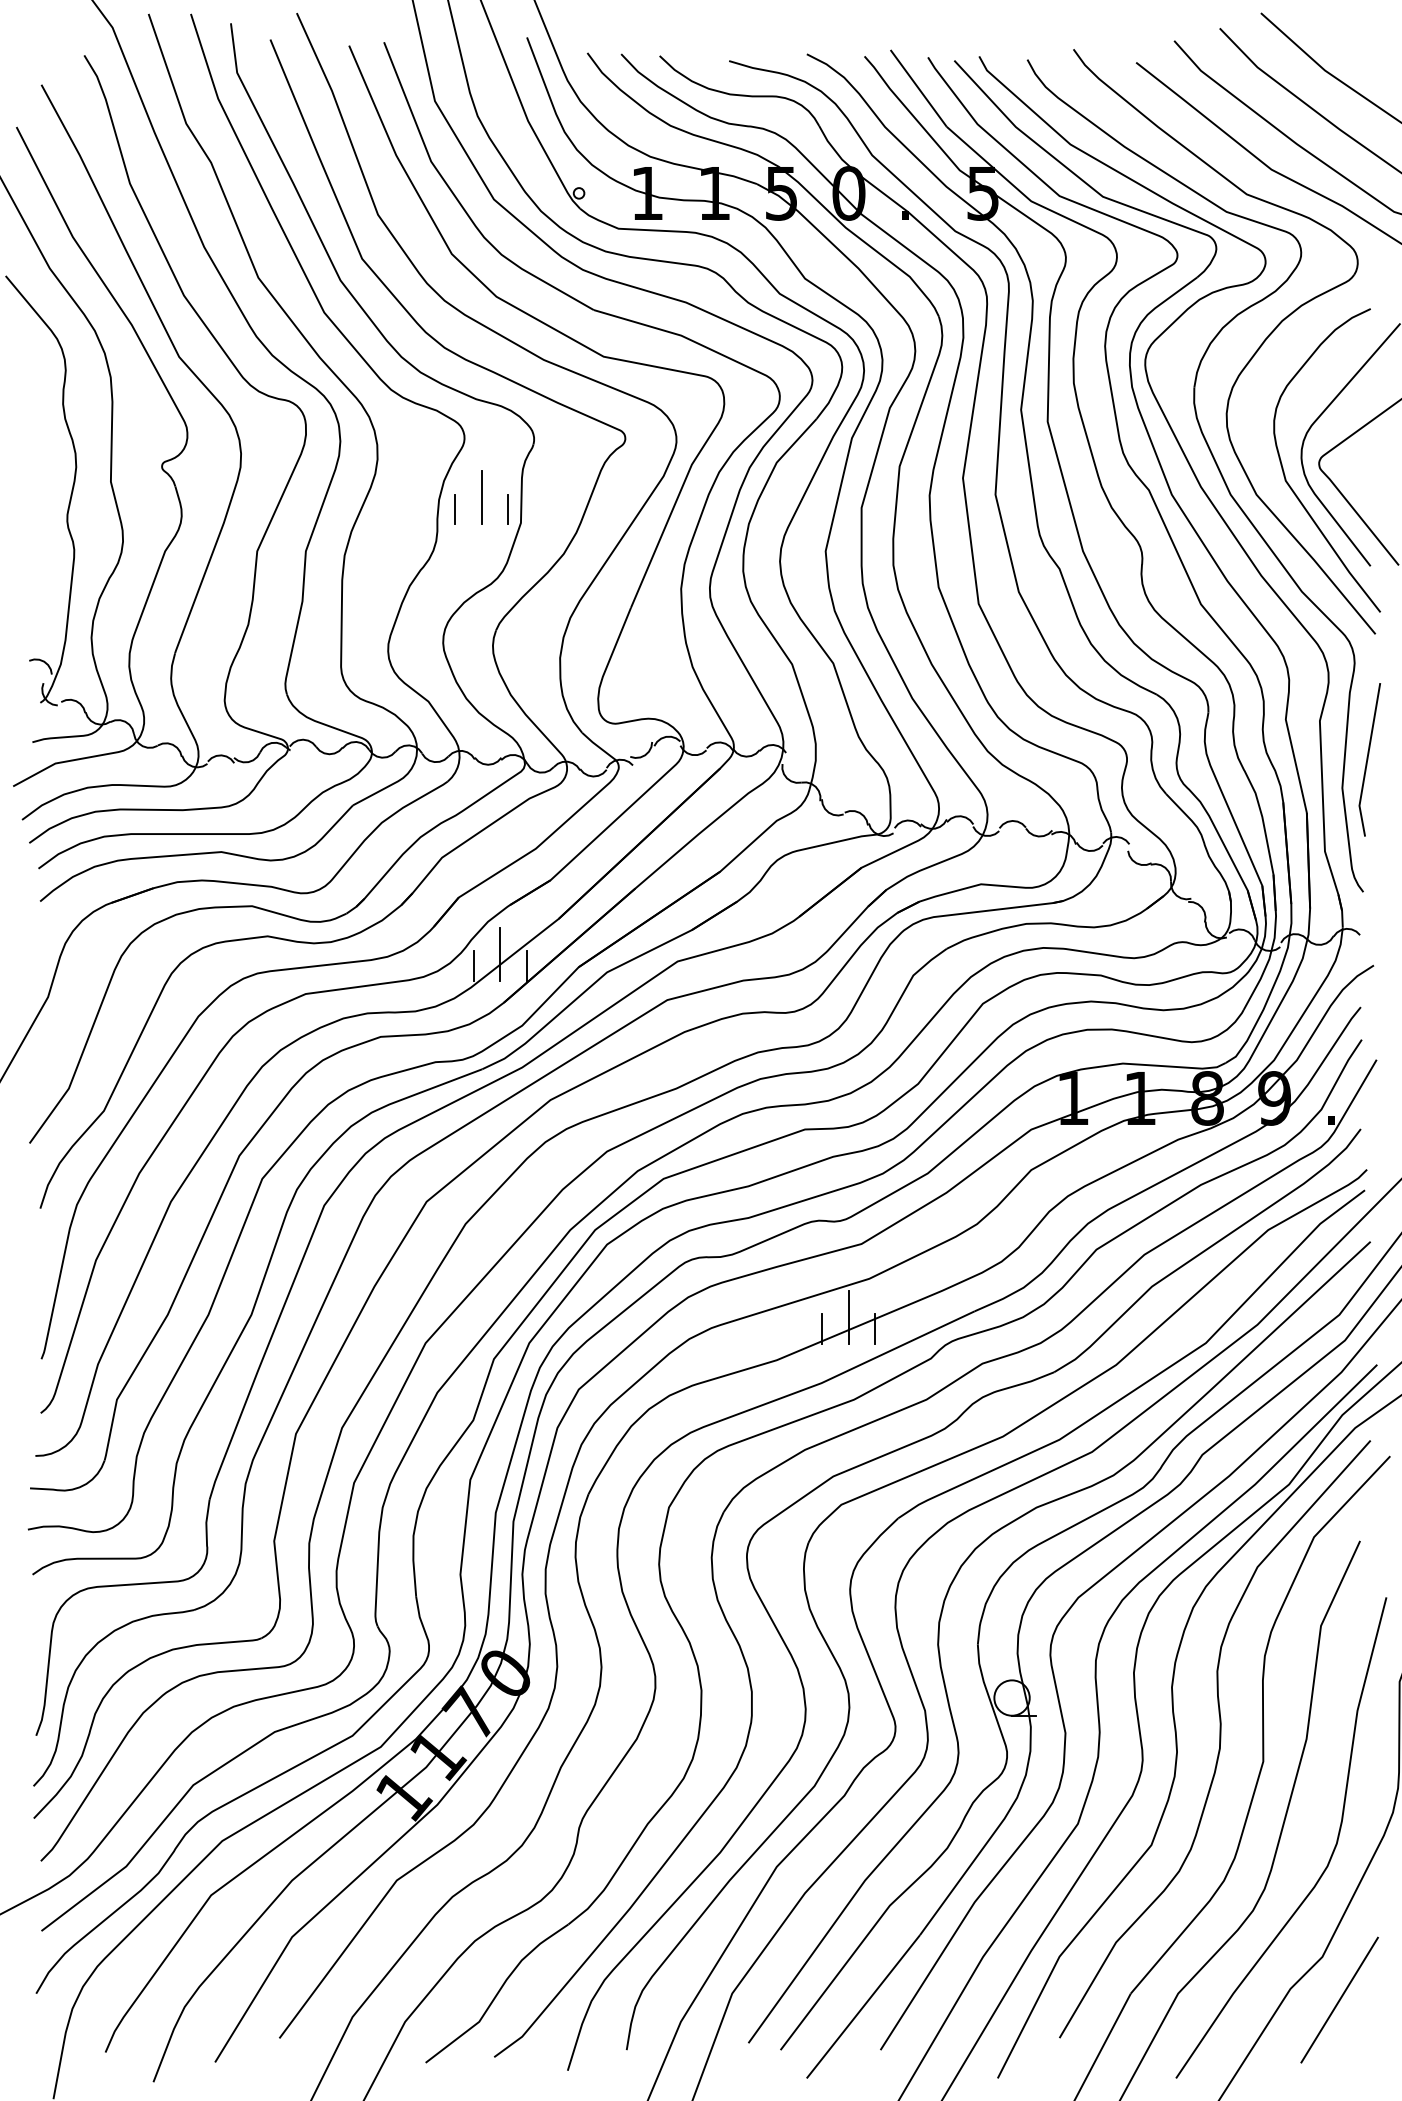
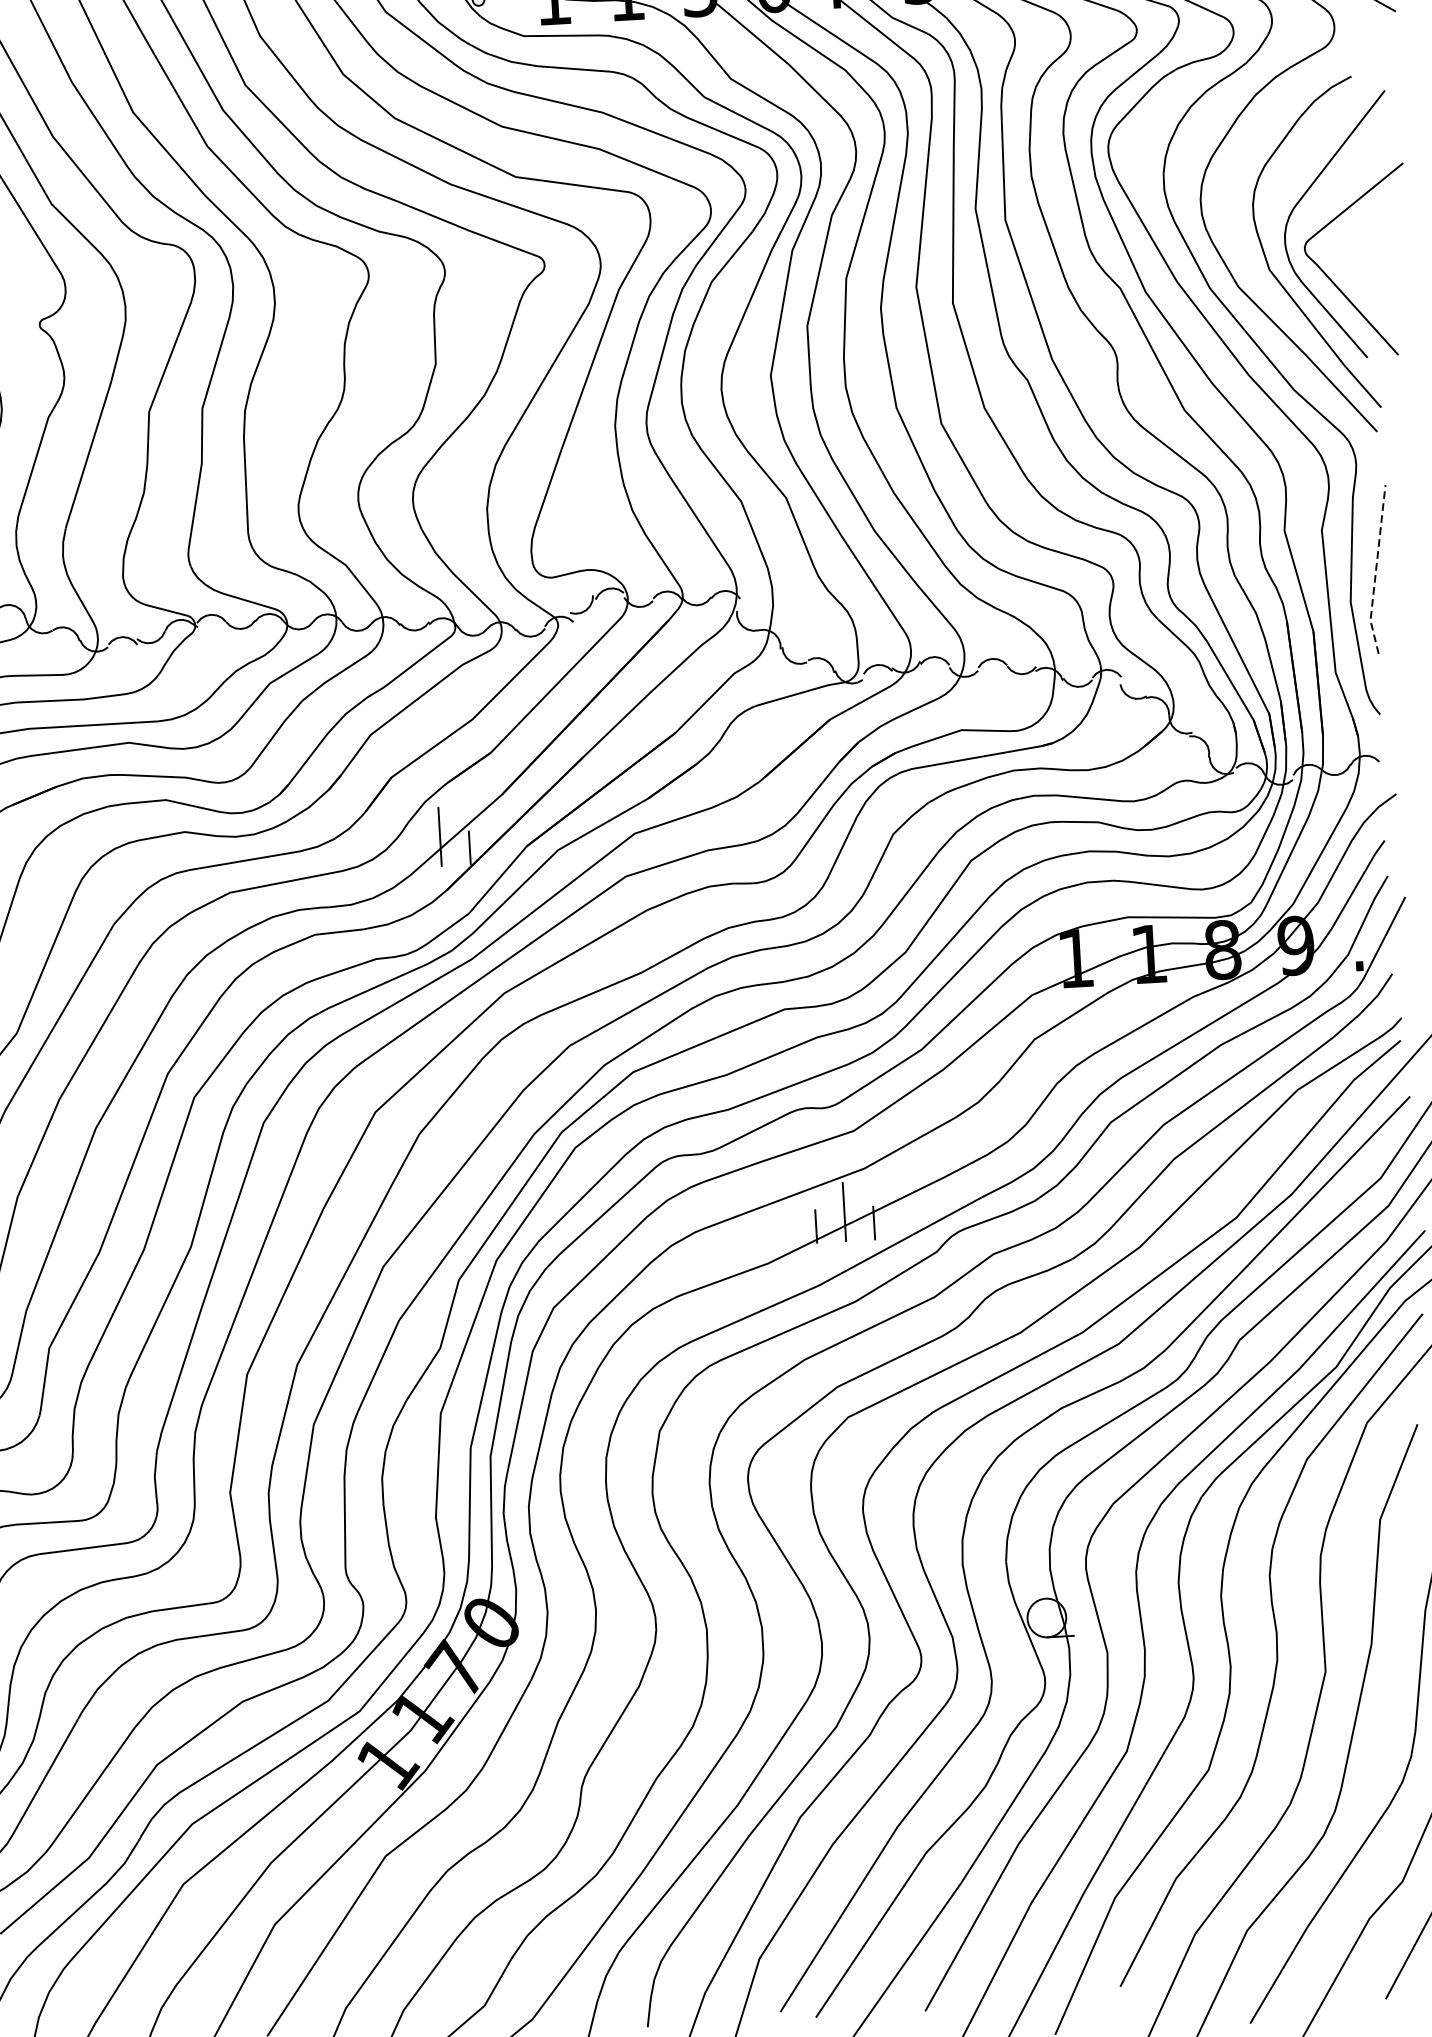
line: (481, 497) -> (391, 338), removed
line: (455, 509) -> (363, 353), removed
line: (508, 509) -> (421, 350), removed
line: (1367, 760) -> (1376, 570), solid -> dashed
line: (473, 965) -> (411, 850), removed

